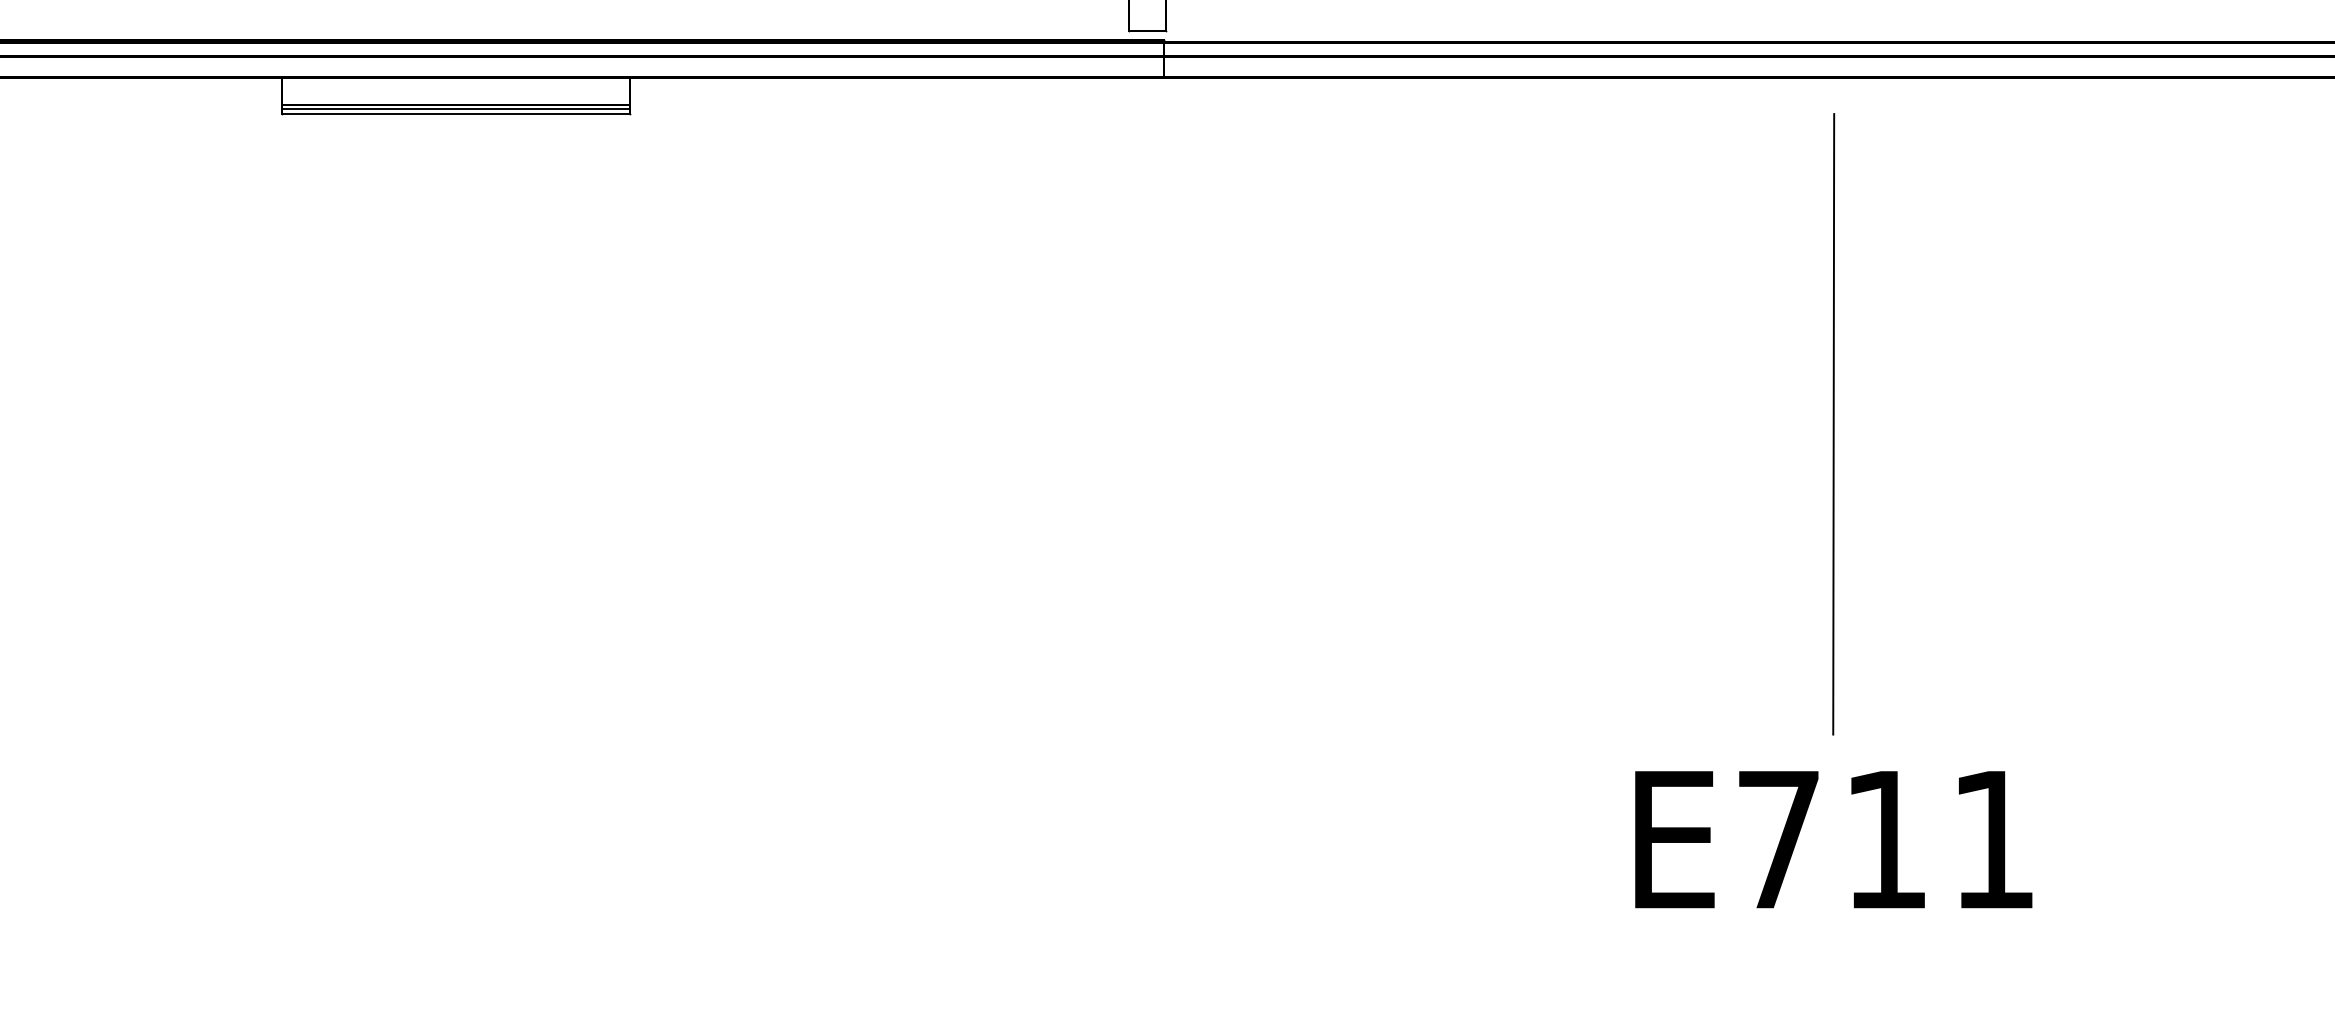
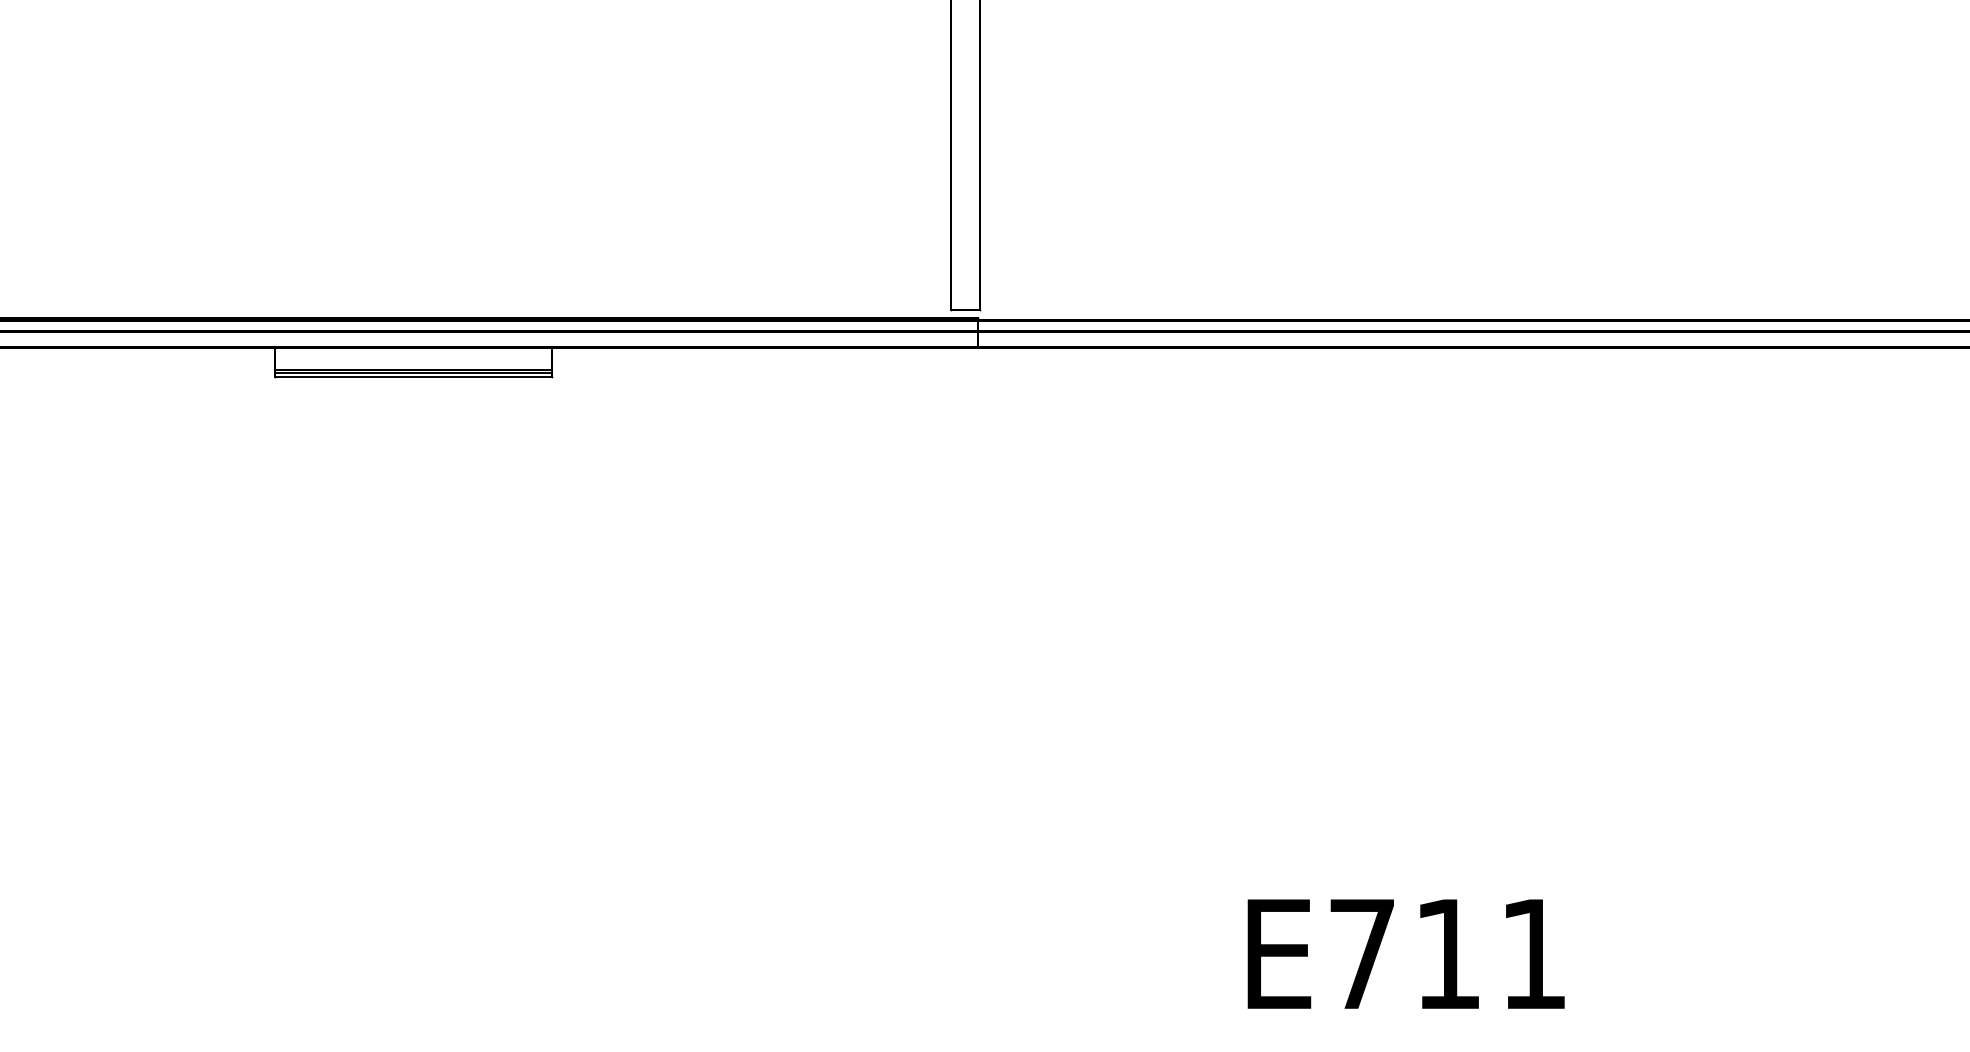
line: (1832, 424) -> (1512, 624), removed
text: (1832, 838) -> (1405, 953), moved

